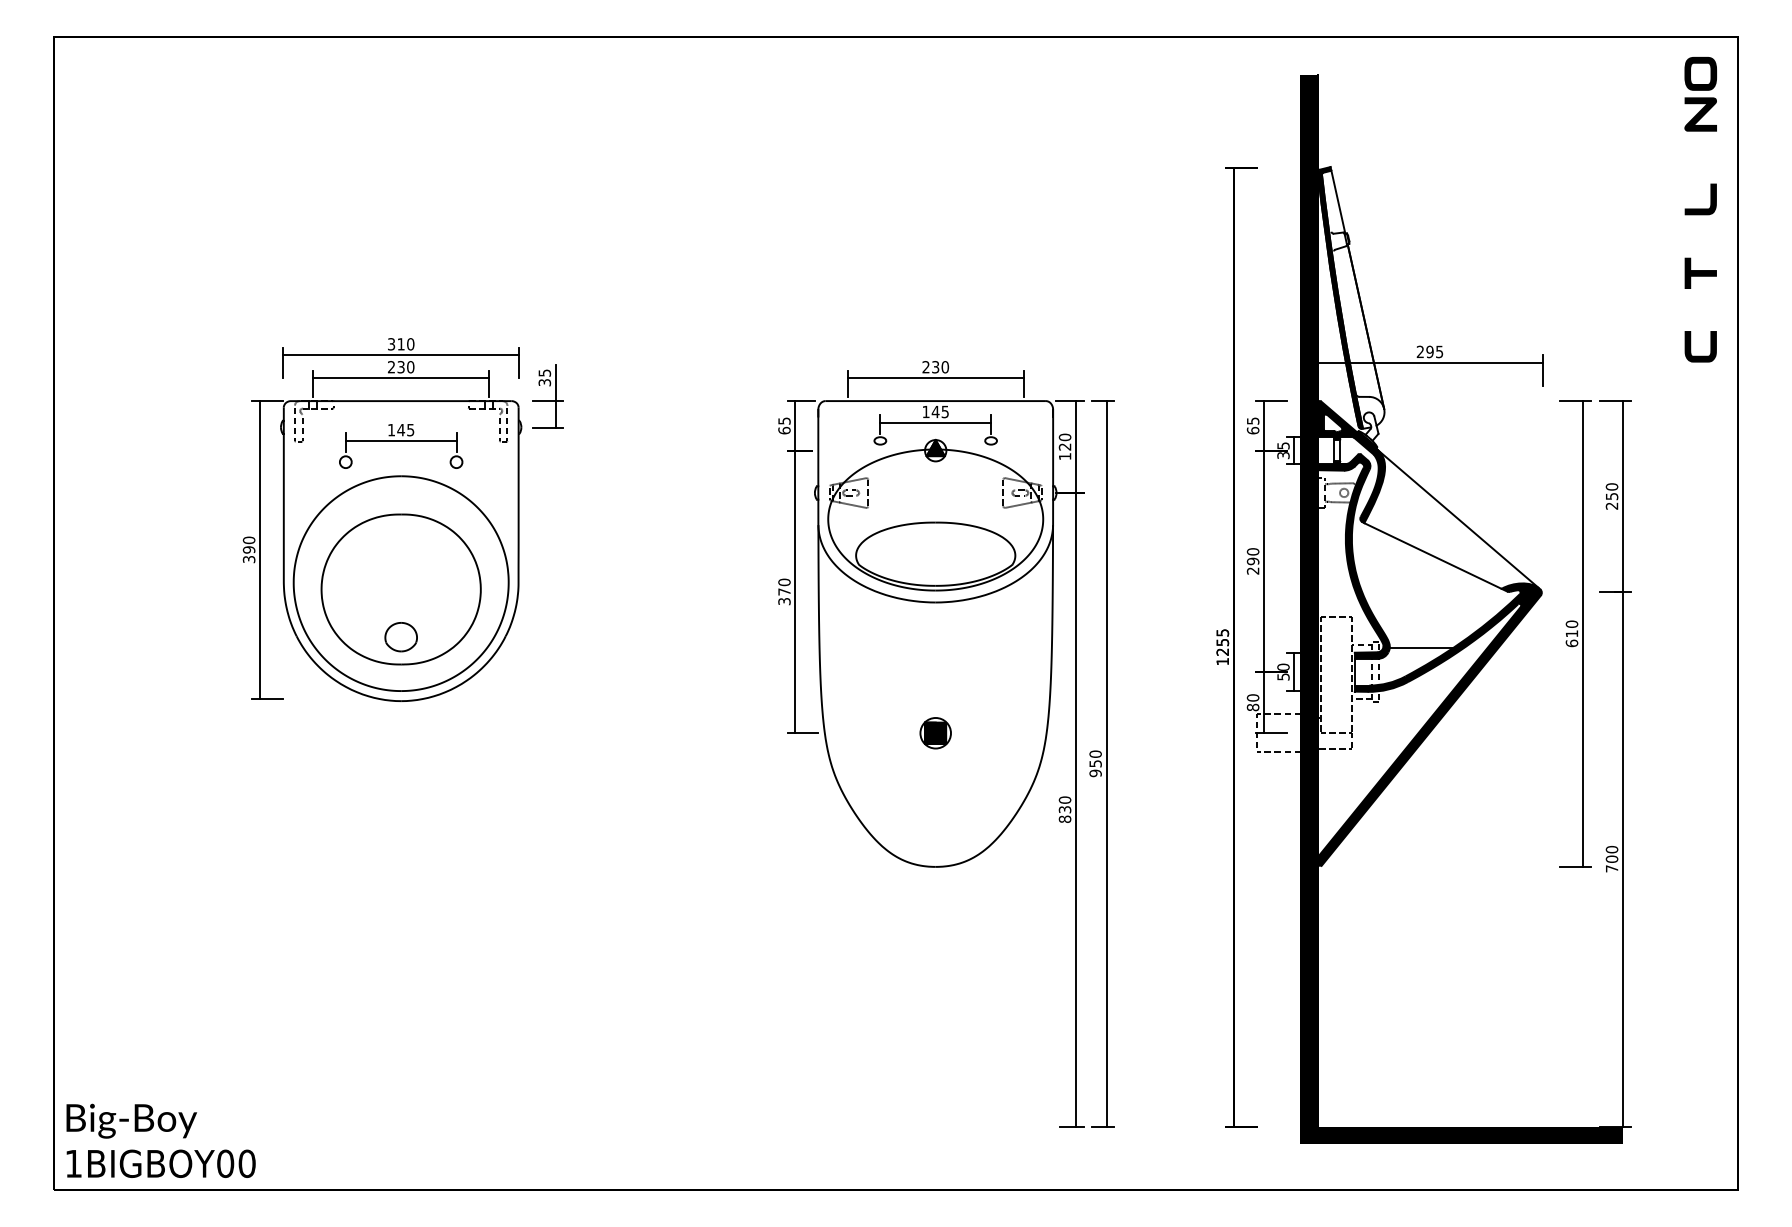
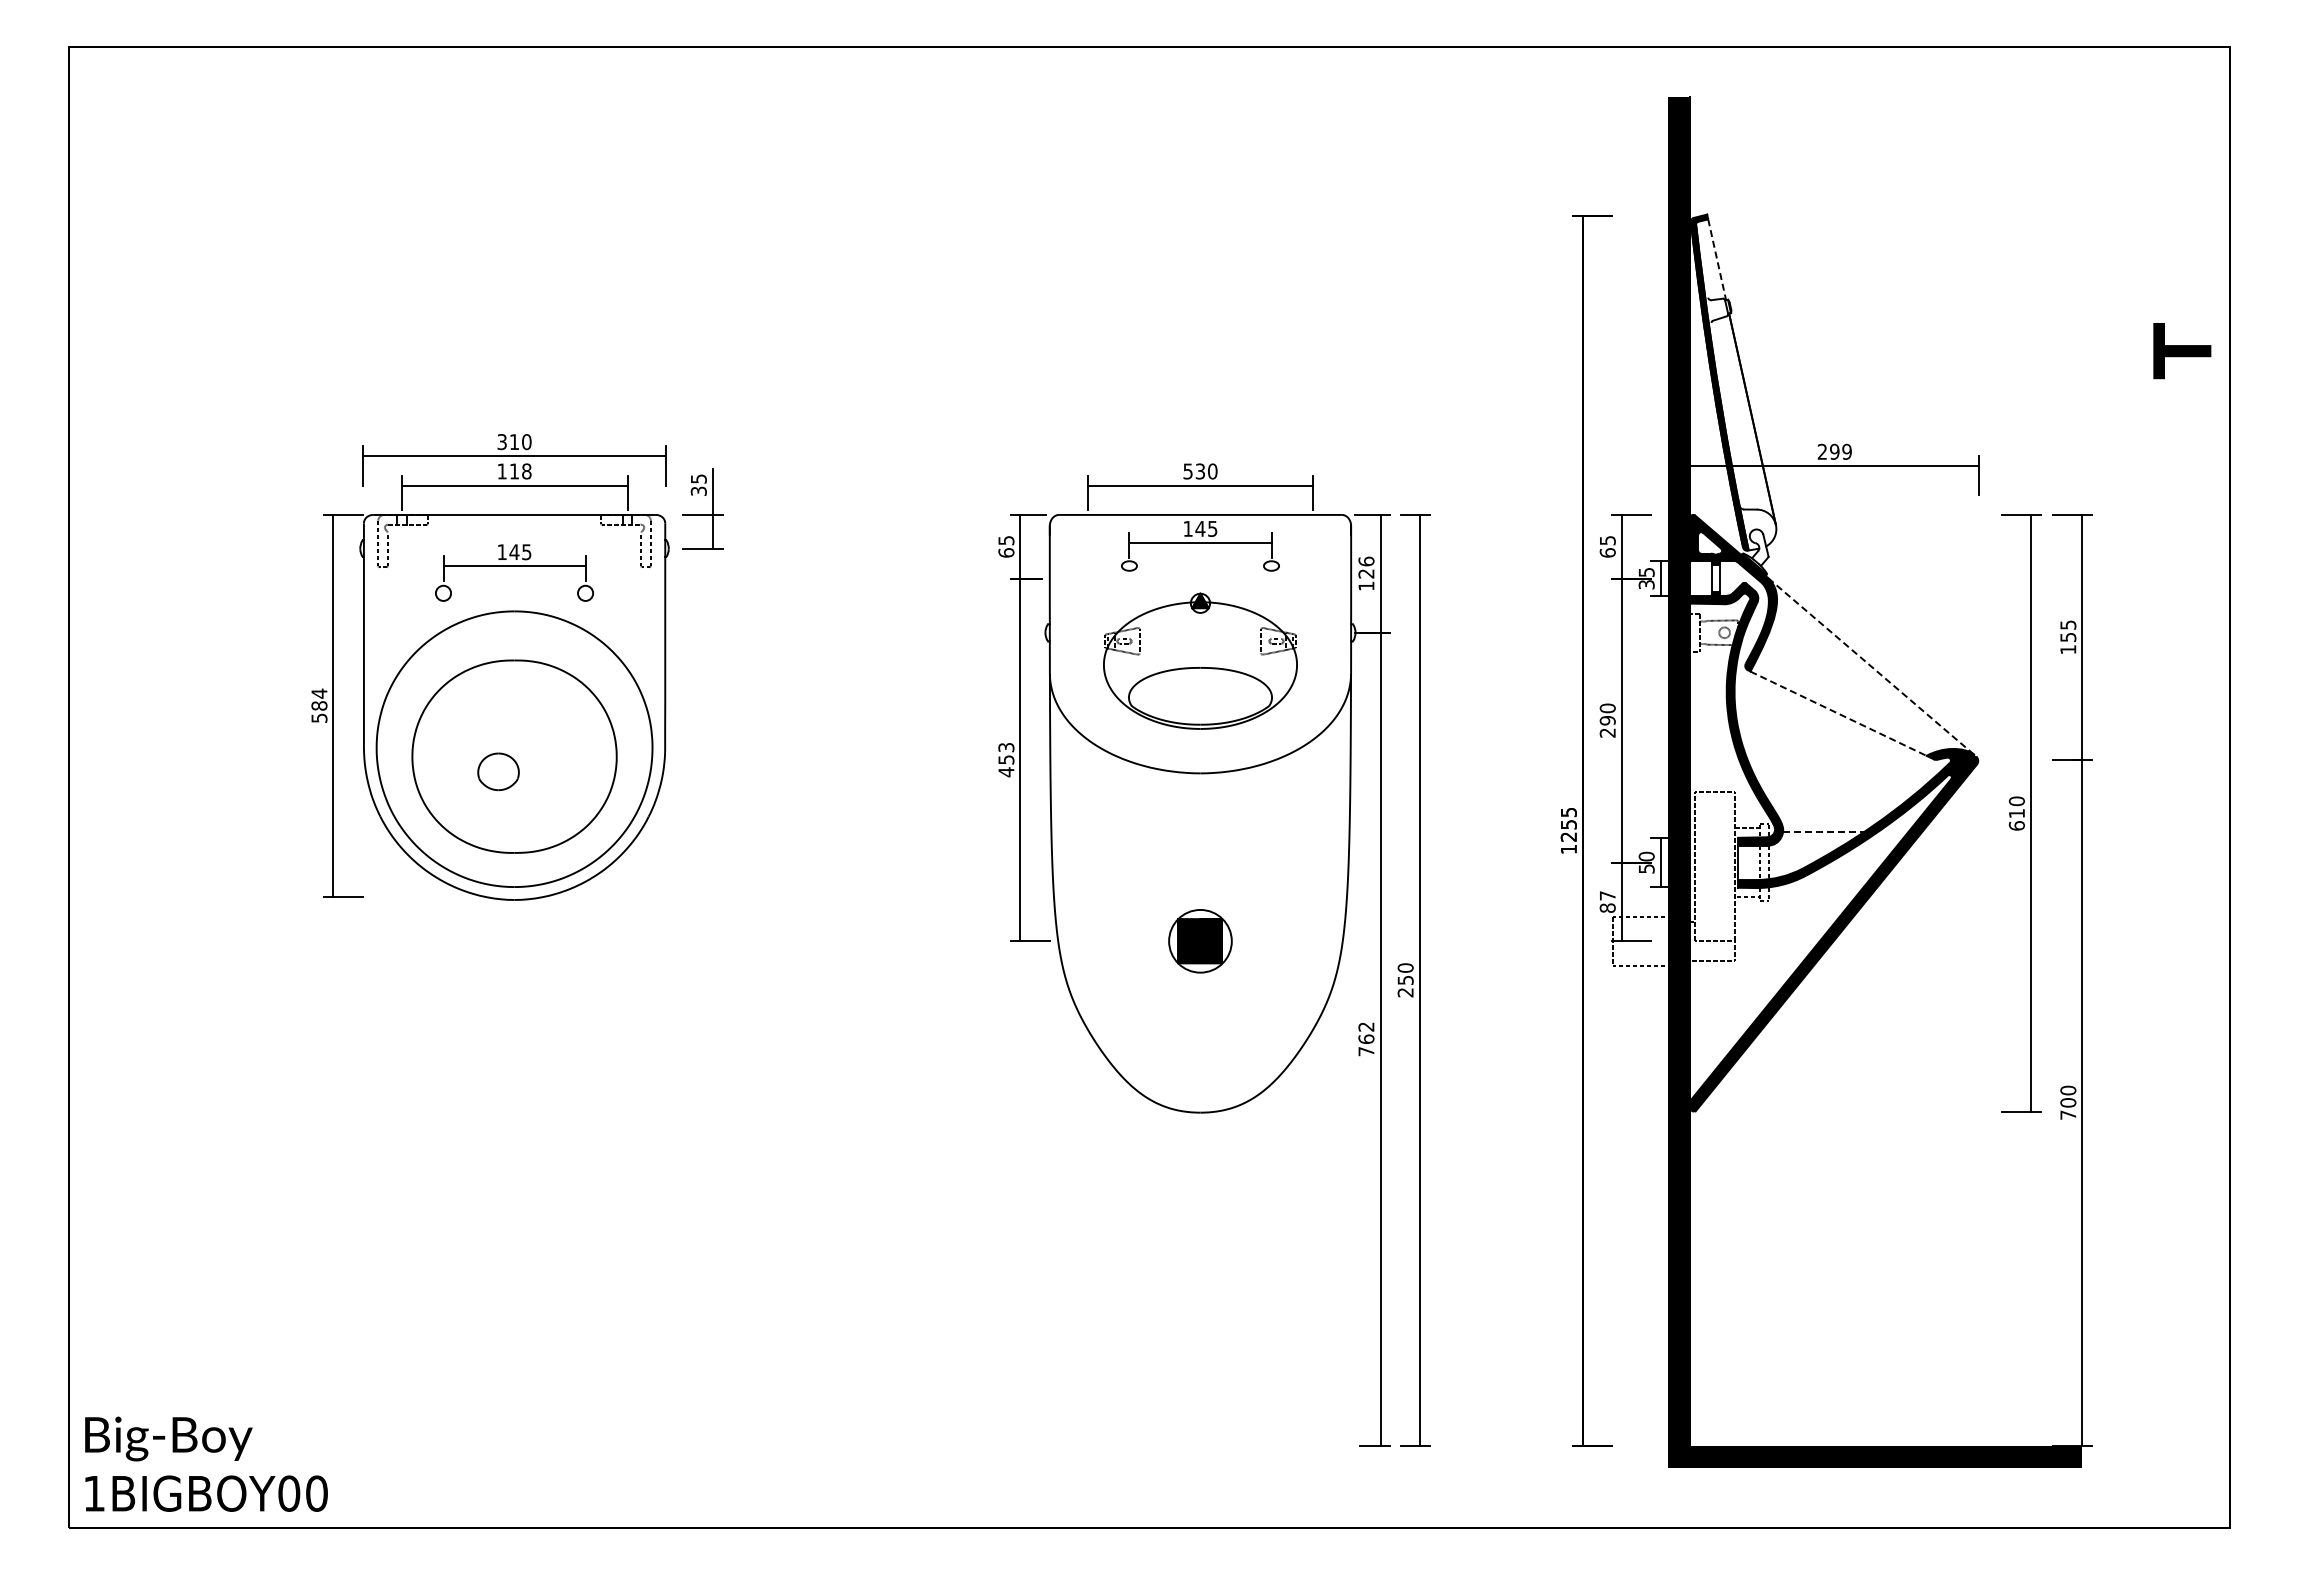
part: (1701, 73) -> (2182, 94), removed
fill: (1701, 114) -> (2182, 147), removed
fill: (1700, 198) -> (2181, 255), removed
line: (1338, 202) -> (1717, 260), solid -> dashed
part: (1700, 272) -> (2181, 350), size x1.4
fill: (1700, 346) -> (2181, 445), removed
text: (1439, 351) -> (1846, 451), 295 -> 299
text: (401, 367) -> (514, 471), 230 -> 118
text: (925, 367) -> (1187, 471), 230 -> 530
text: (1065, 437) -> (1366, 561), 120 -> 126
text: (1612, 496) -> (2068, 637), 250 -> 155
part: (935, 514) -> (1200, 660), size x0.7
line: (1459, 519) -> (1872, 667), solid -> dashed
text: (249, 549) -> (319, 705), 390 -> 584
line: (1432, 555) -> (1838, 713), solid -> dashed
text: (784, 591) -> (1006, 759), 370 -> 453
part: (401, 636) -> (498, 771), moved
line: (1421, 647) -> (1823, 831), solid -> dashed
text: (1252, 697) -> (1607, 895), 80 -> 87
part: (935, 732) -> (1200, 940), size x1.6
text: (1095, 773) -> (1405, 992), 950 -> 250
text: (1065, 809) -> (1366, 1039), 830 -> 762

